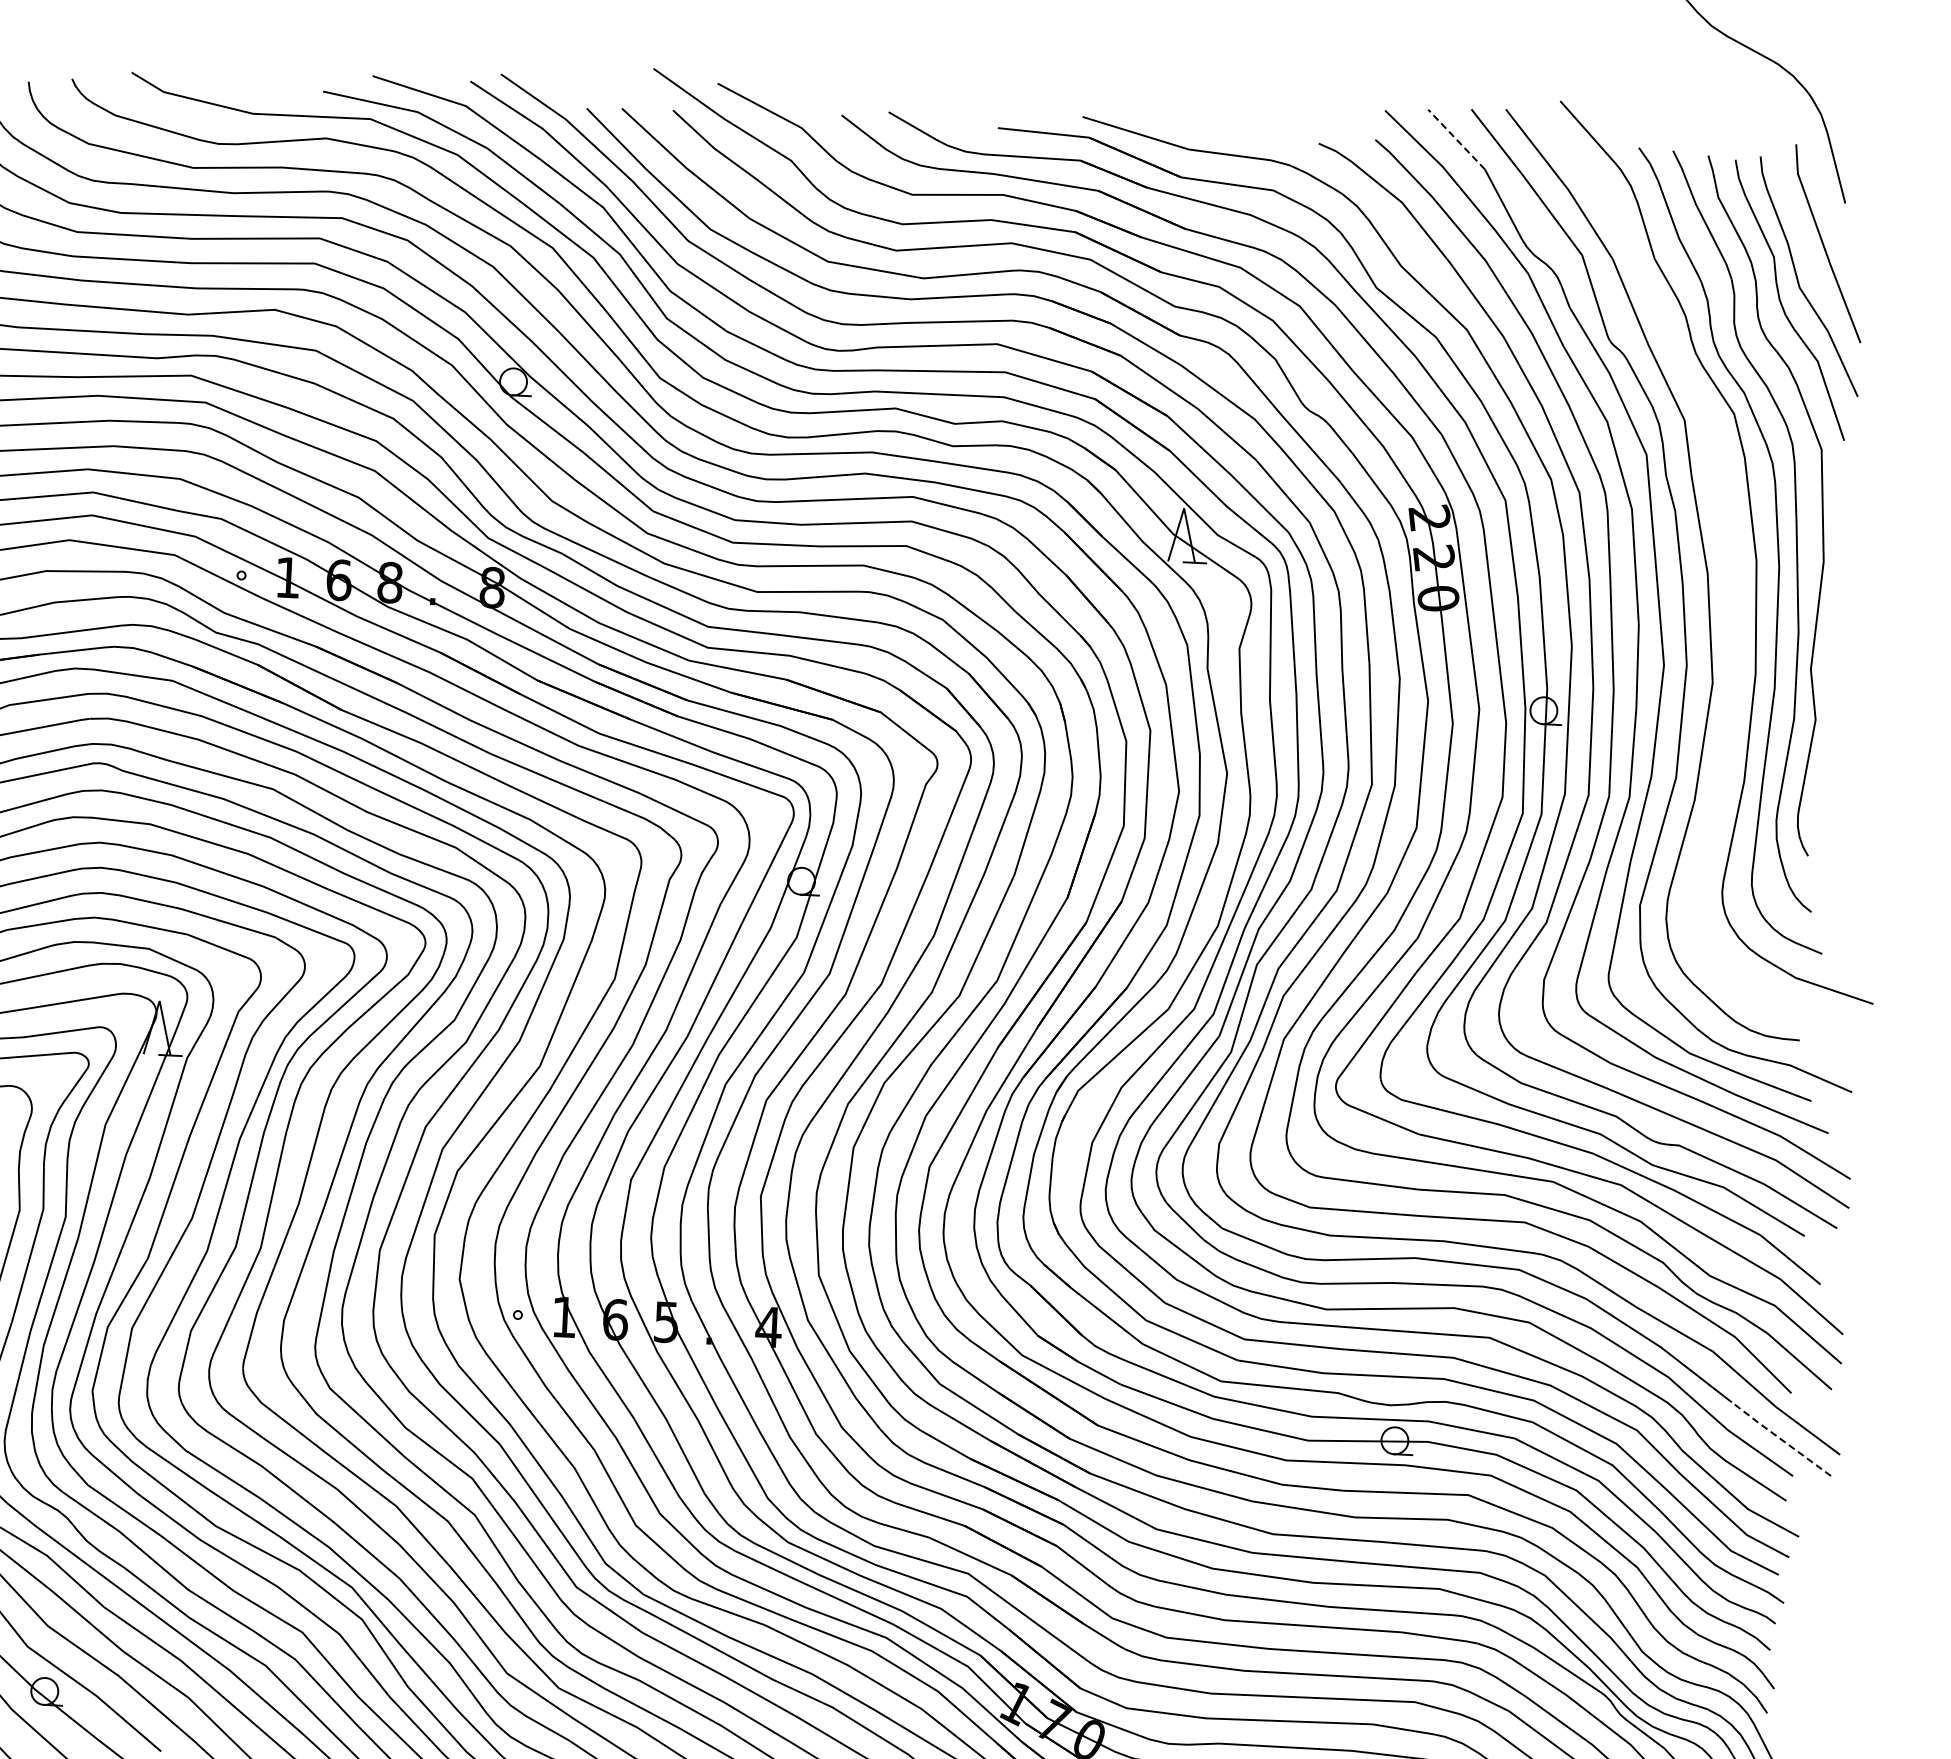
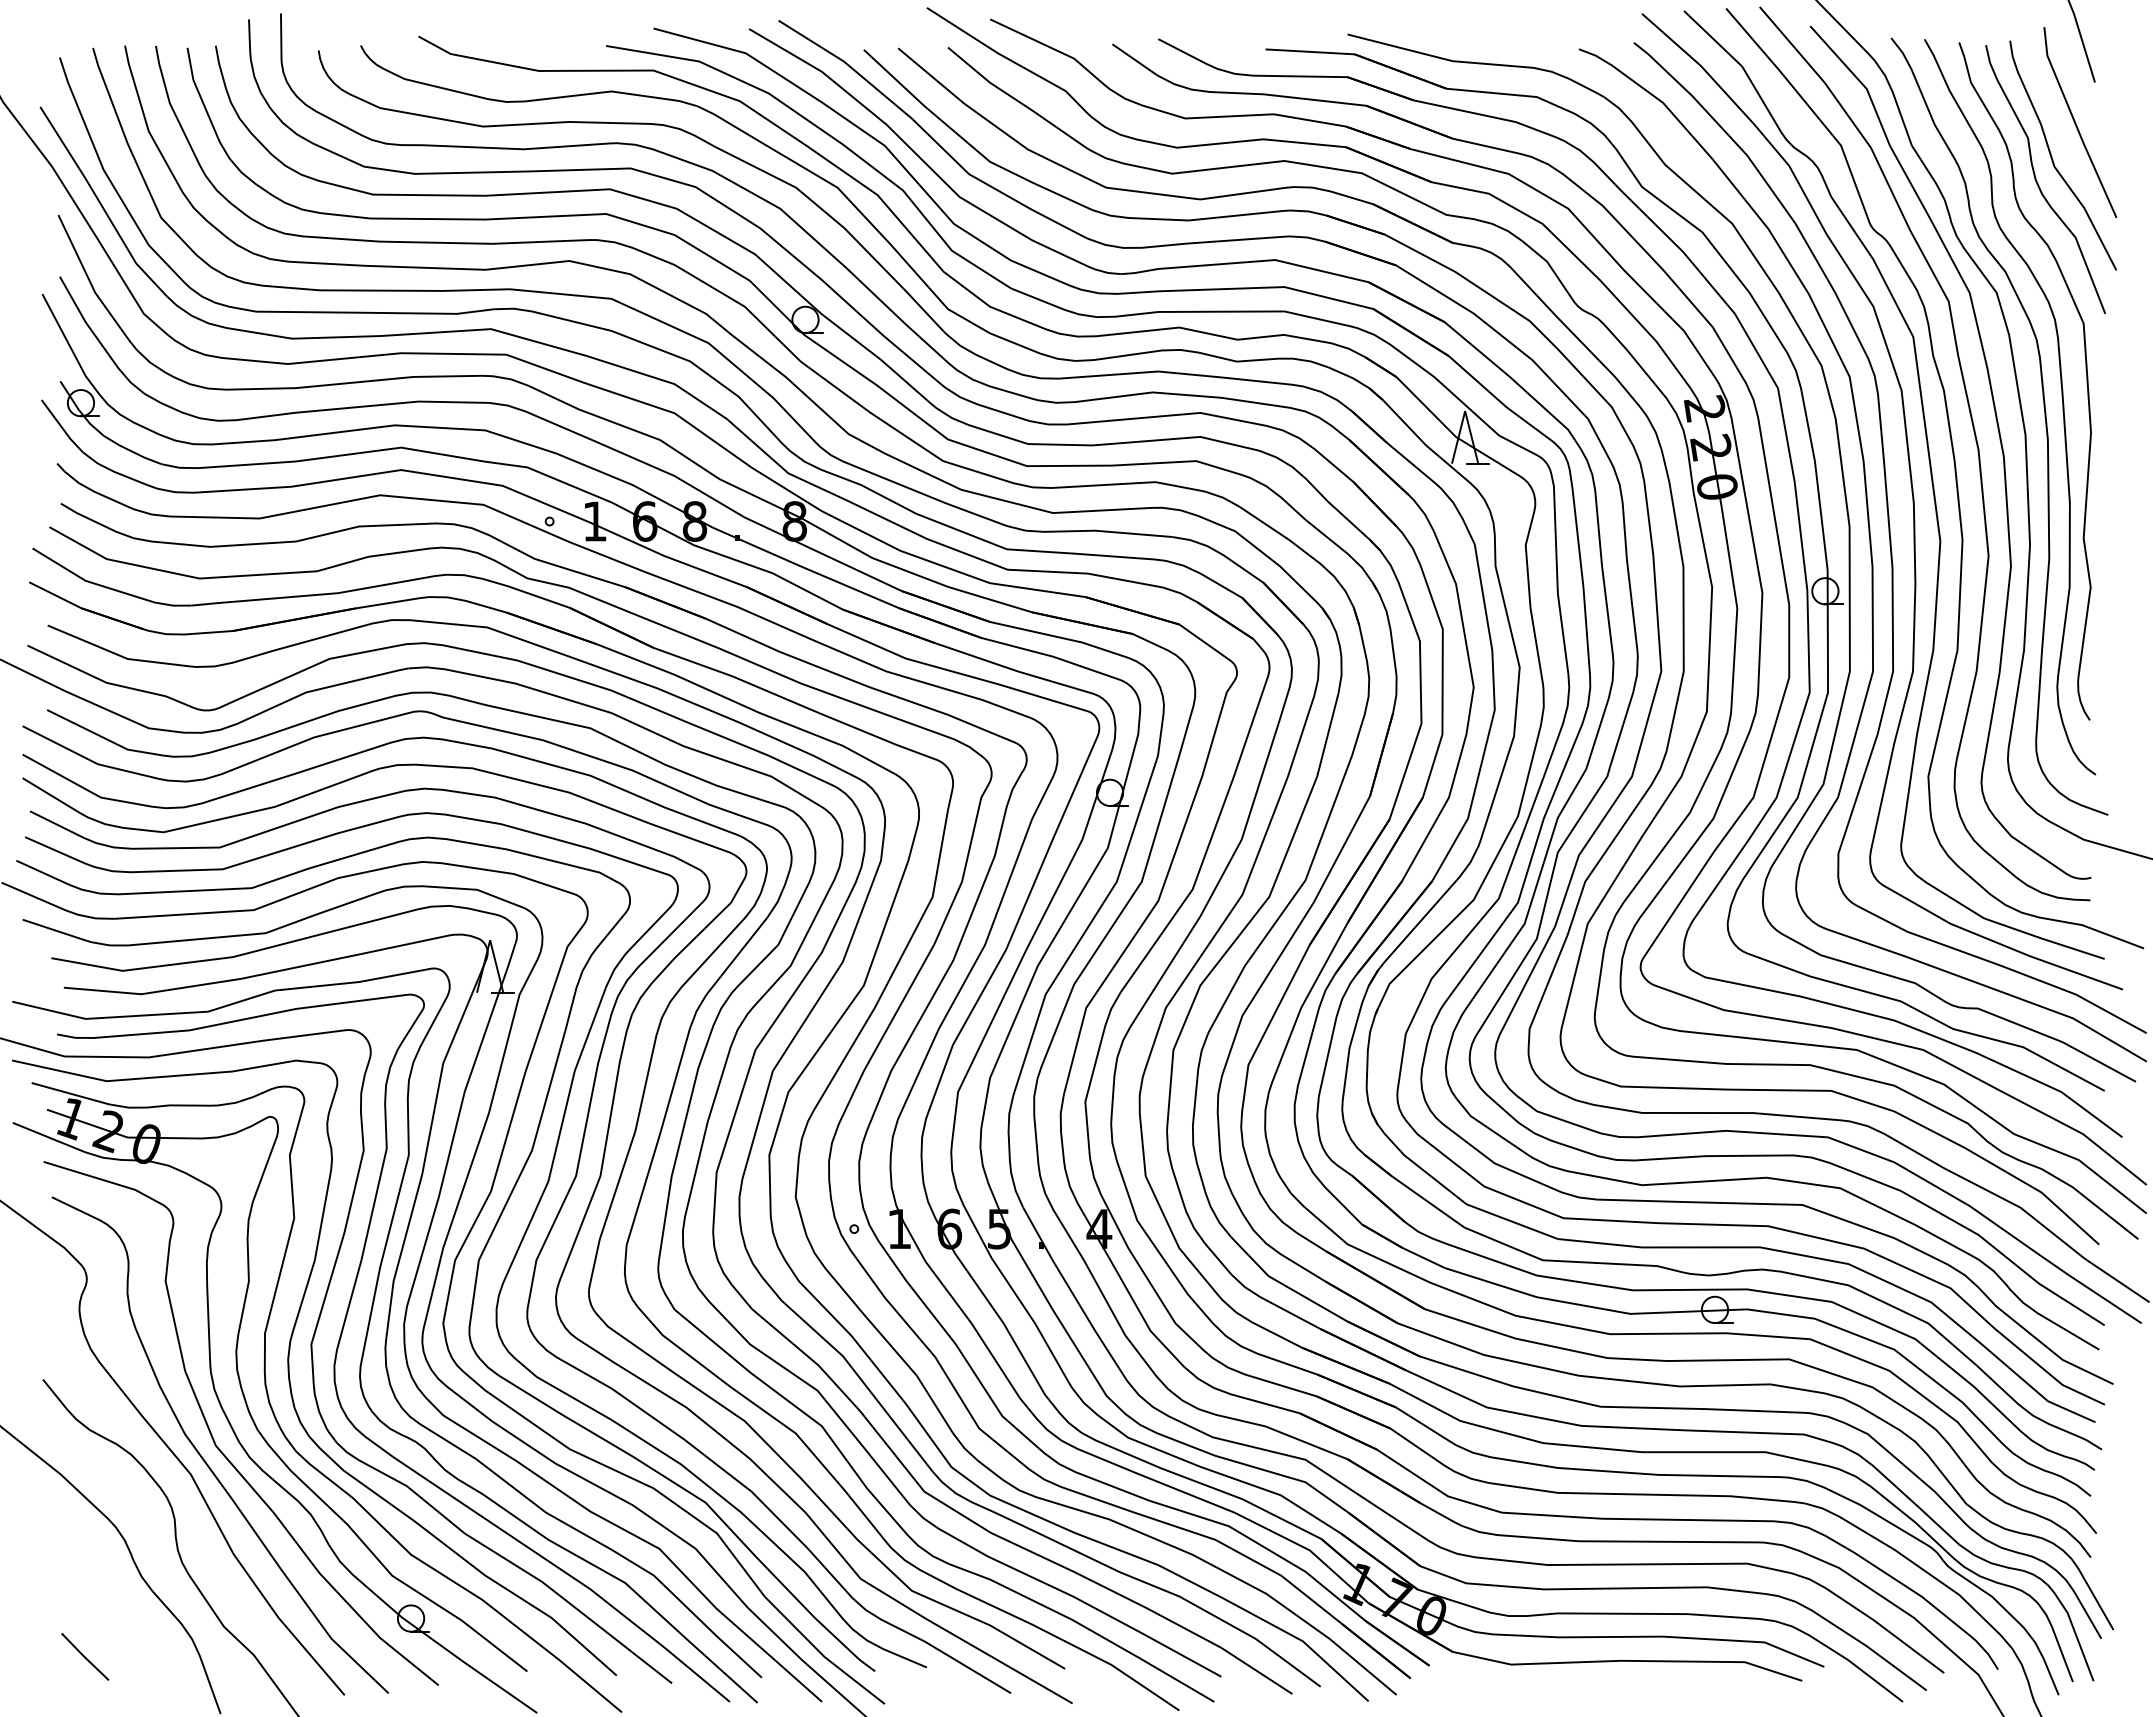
line: (1456, 139) -> (1712, 38), dashed -> solid
part: (1729, 565) -> (1999, 440), added
line: (1780, 1438) -> (2090, 1289), dashed -> solid

